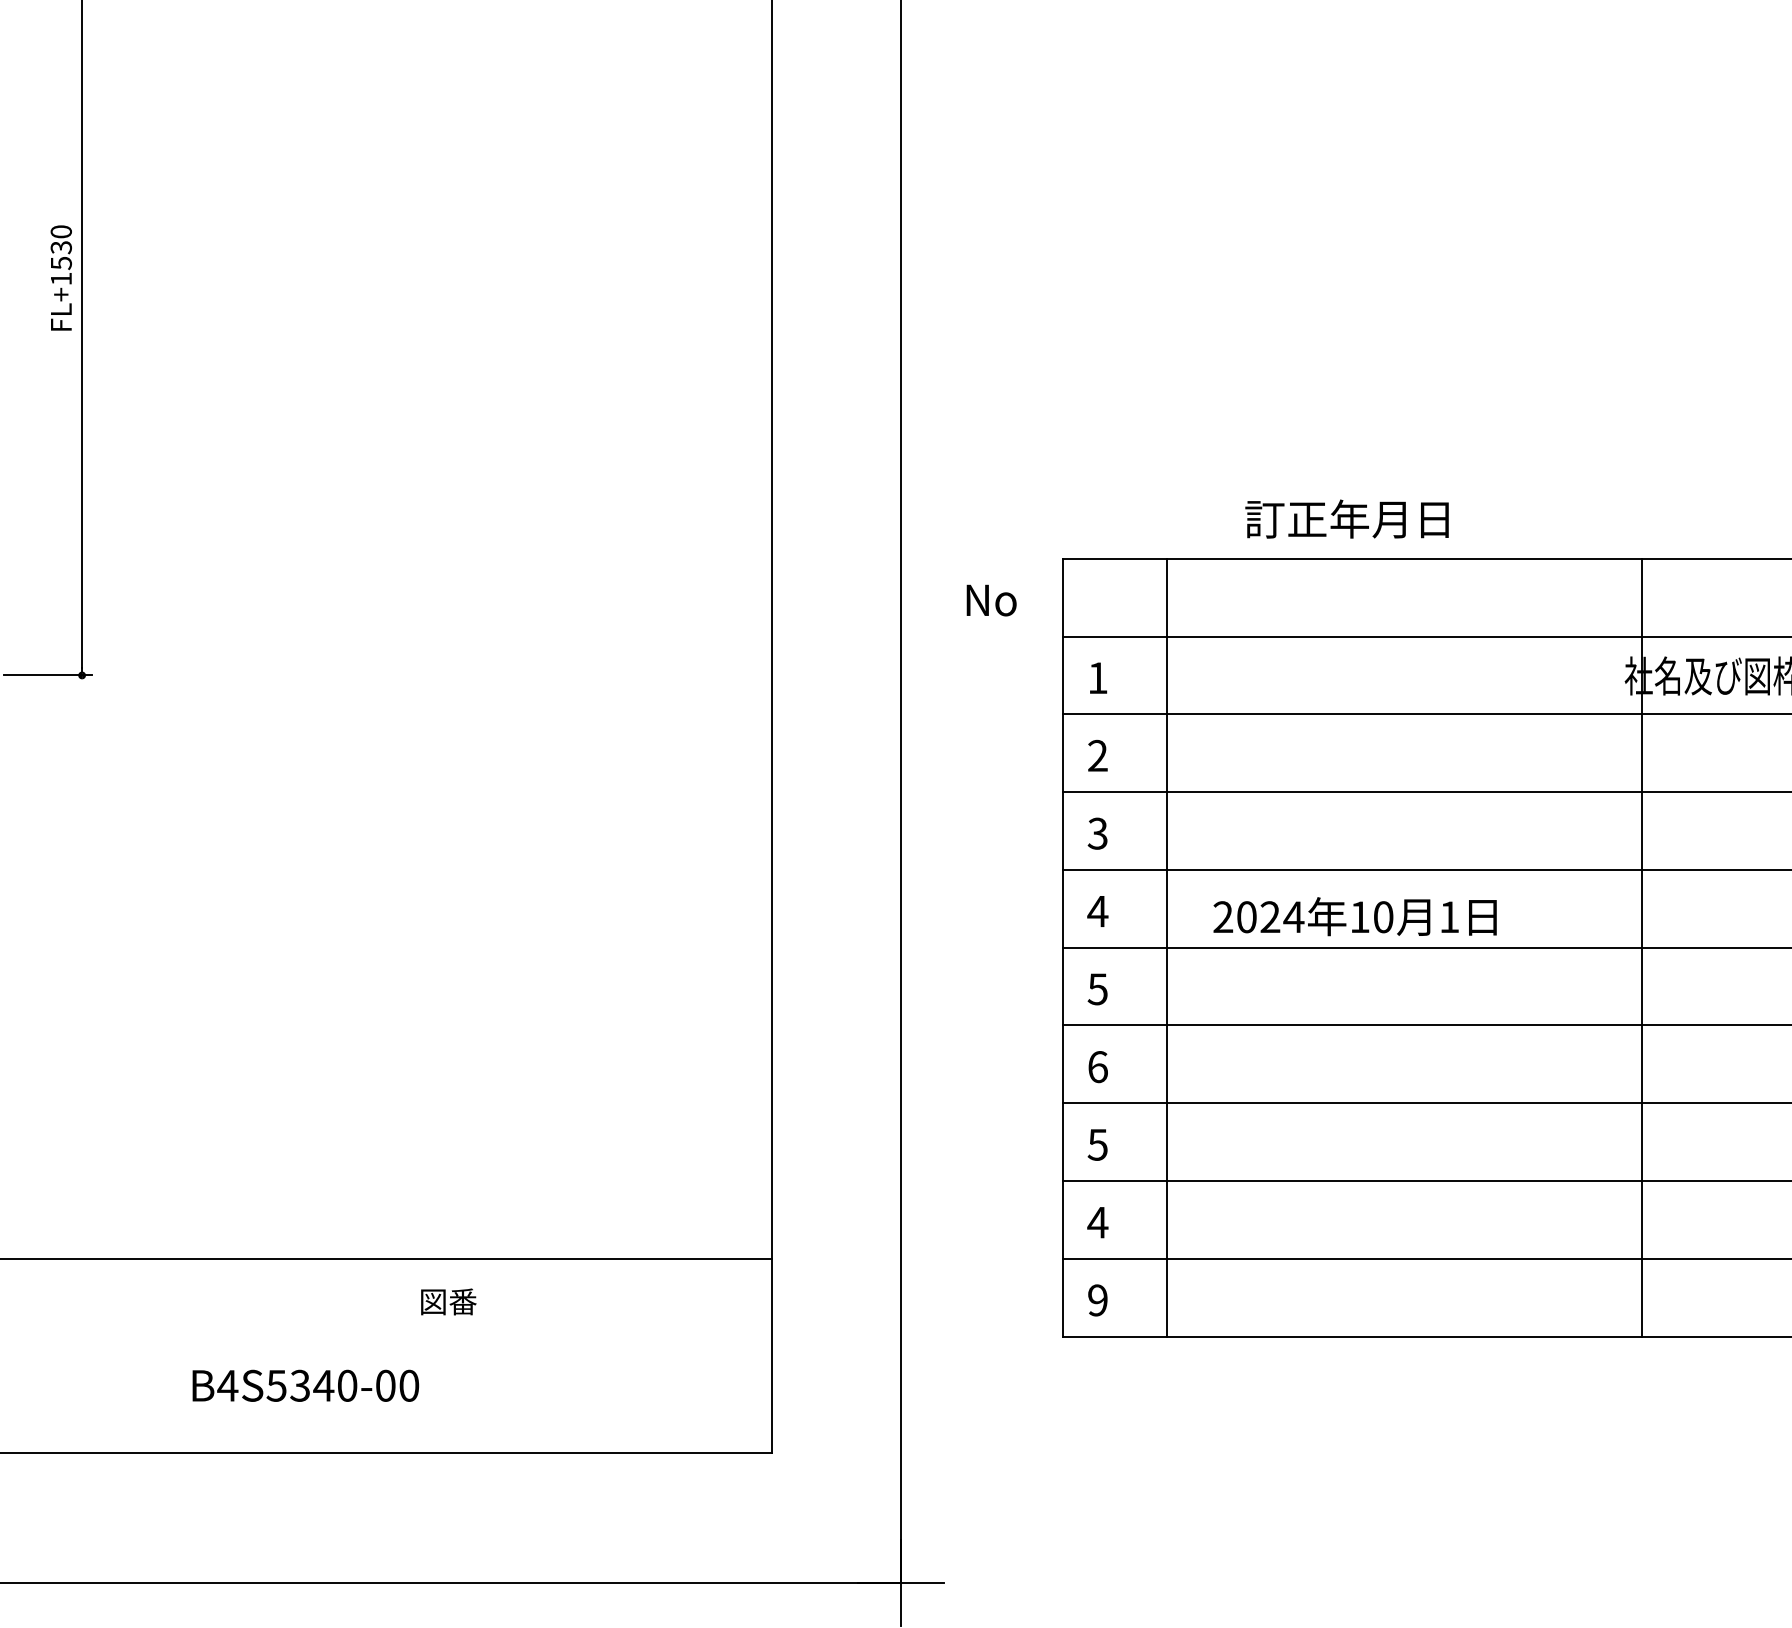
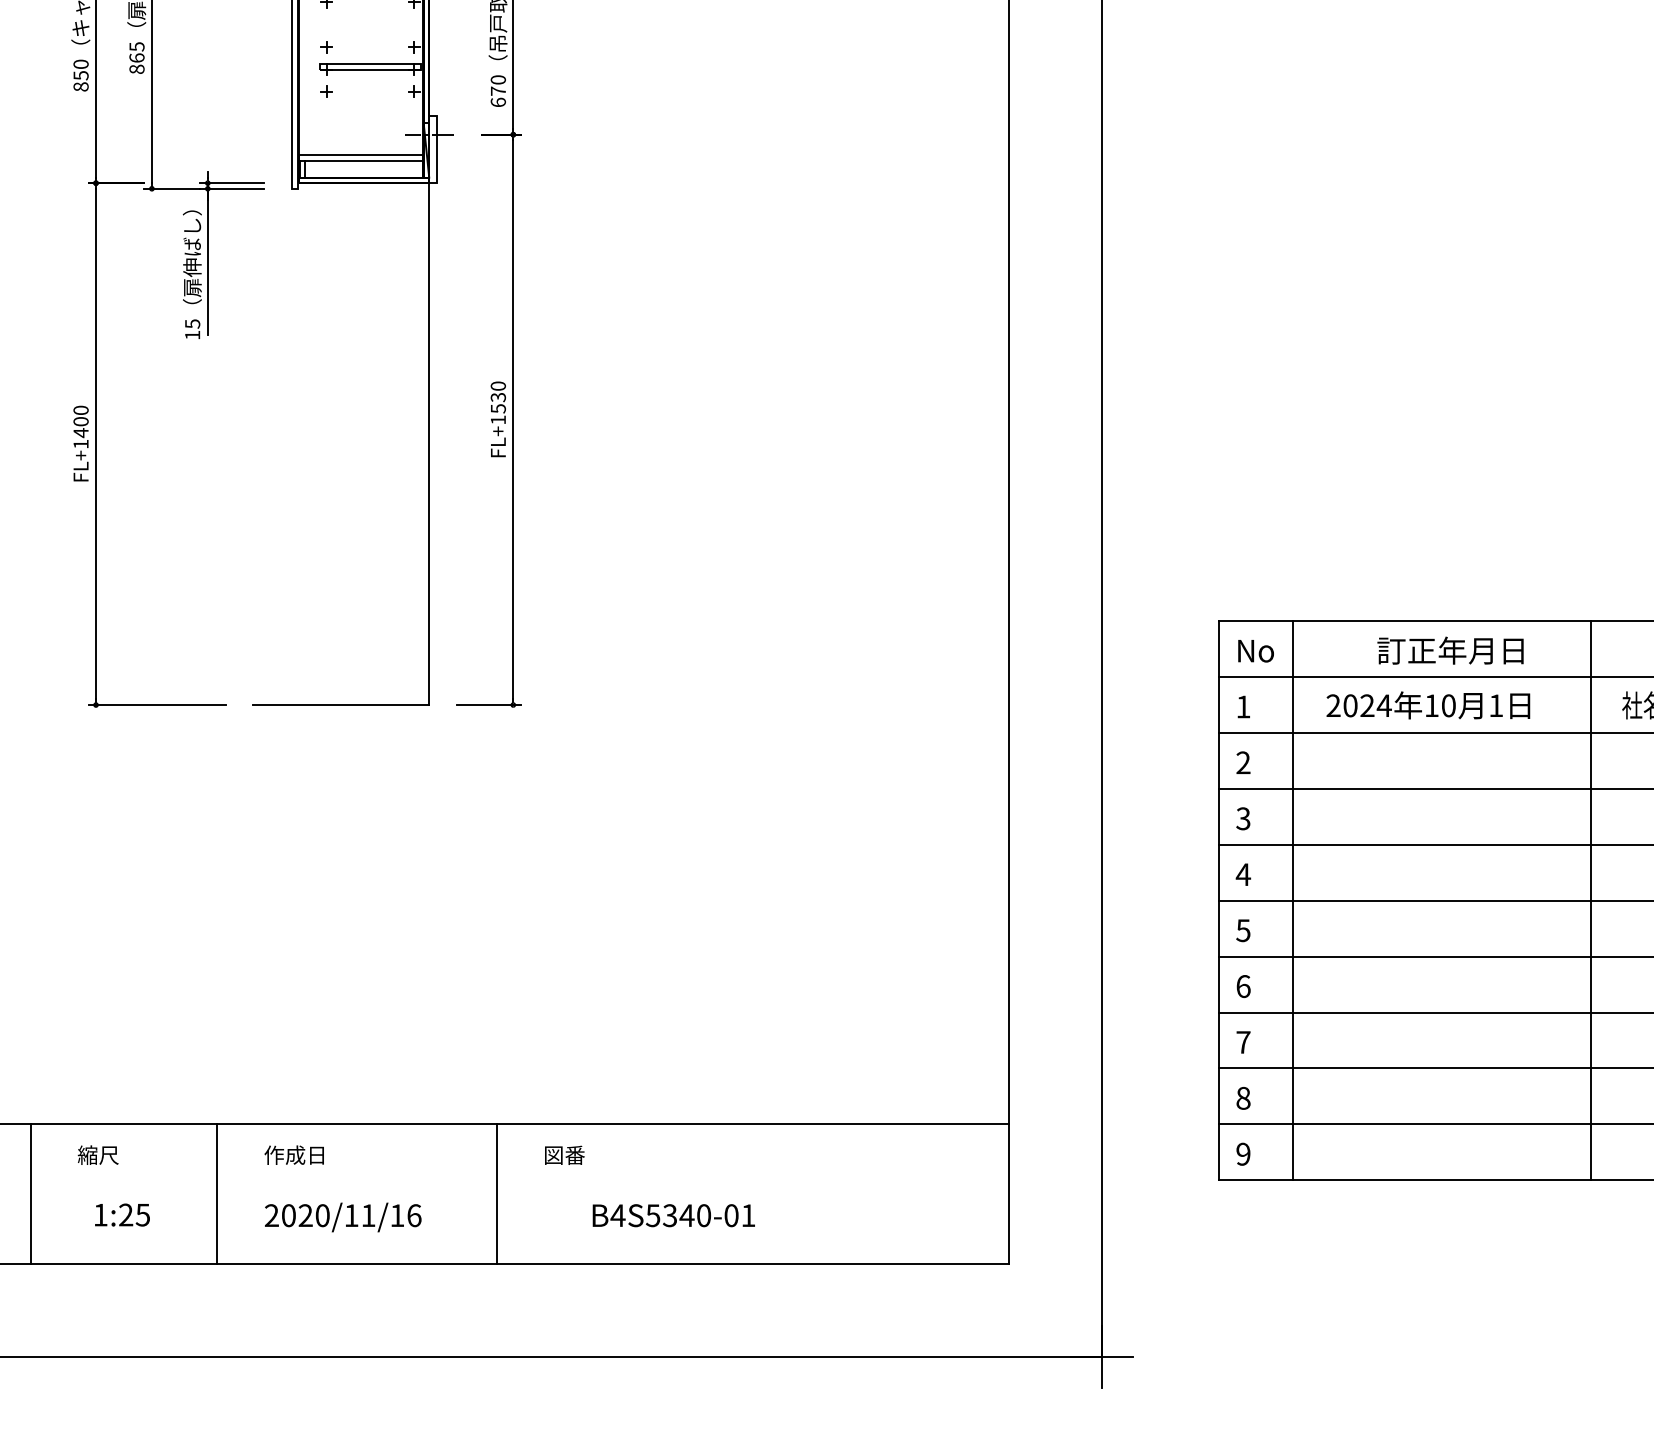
text: (1346, 518) -> (1450, 650), moved
text: (990, 600) -> (1255, 651), moved
text: (1355, 916) -> (1428, 705), moved
line: (1641, 947) -> (1591, 900), moved
text: (1097, 1144) -> (1243, 1042), 5 -> 7
text: (1097, 1221) -> (1243, 1097), 4 -> 8
text: (448, 1300) -> (564, 1154), moved
line: (58, 1356) -> (496, 1194), added
text: (409, 1385) -> (748, 1215), B4S5340-00 -> B4S5340-01

